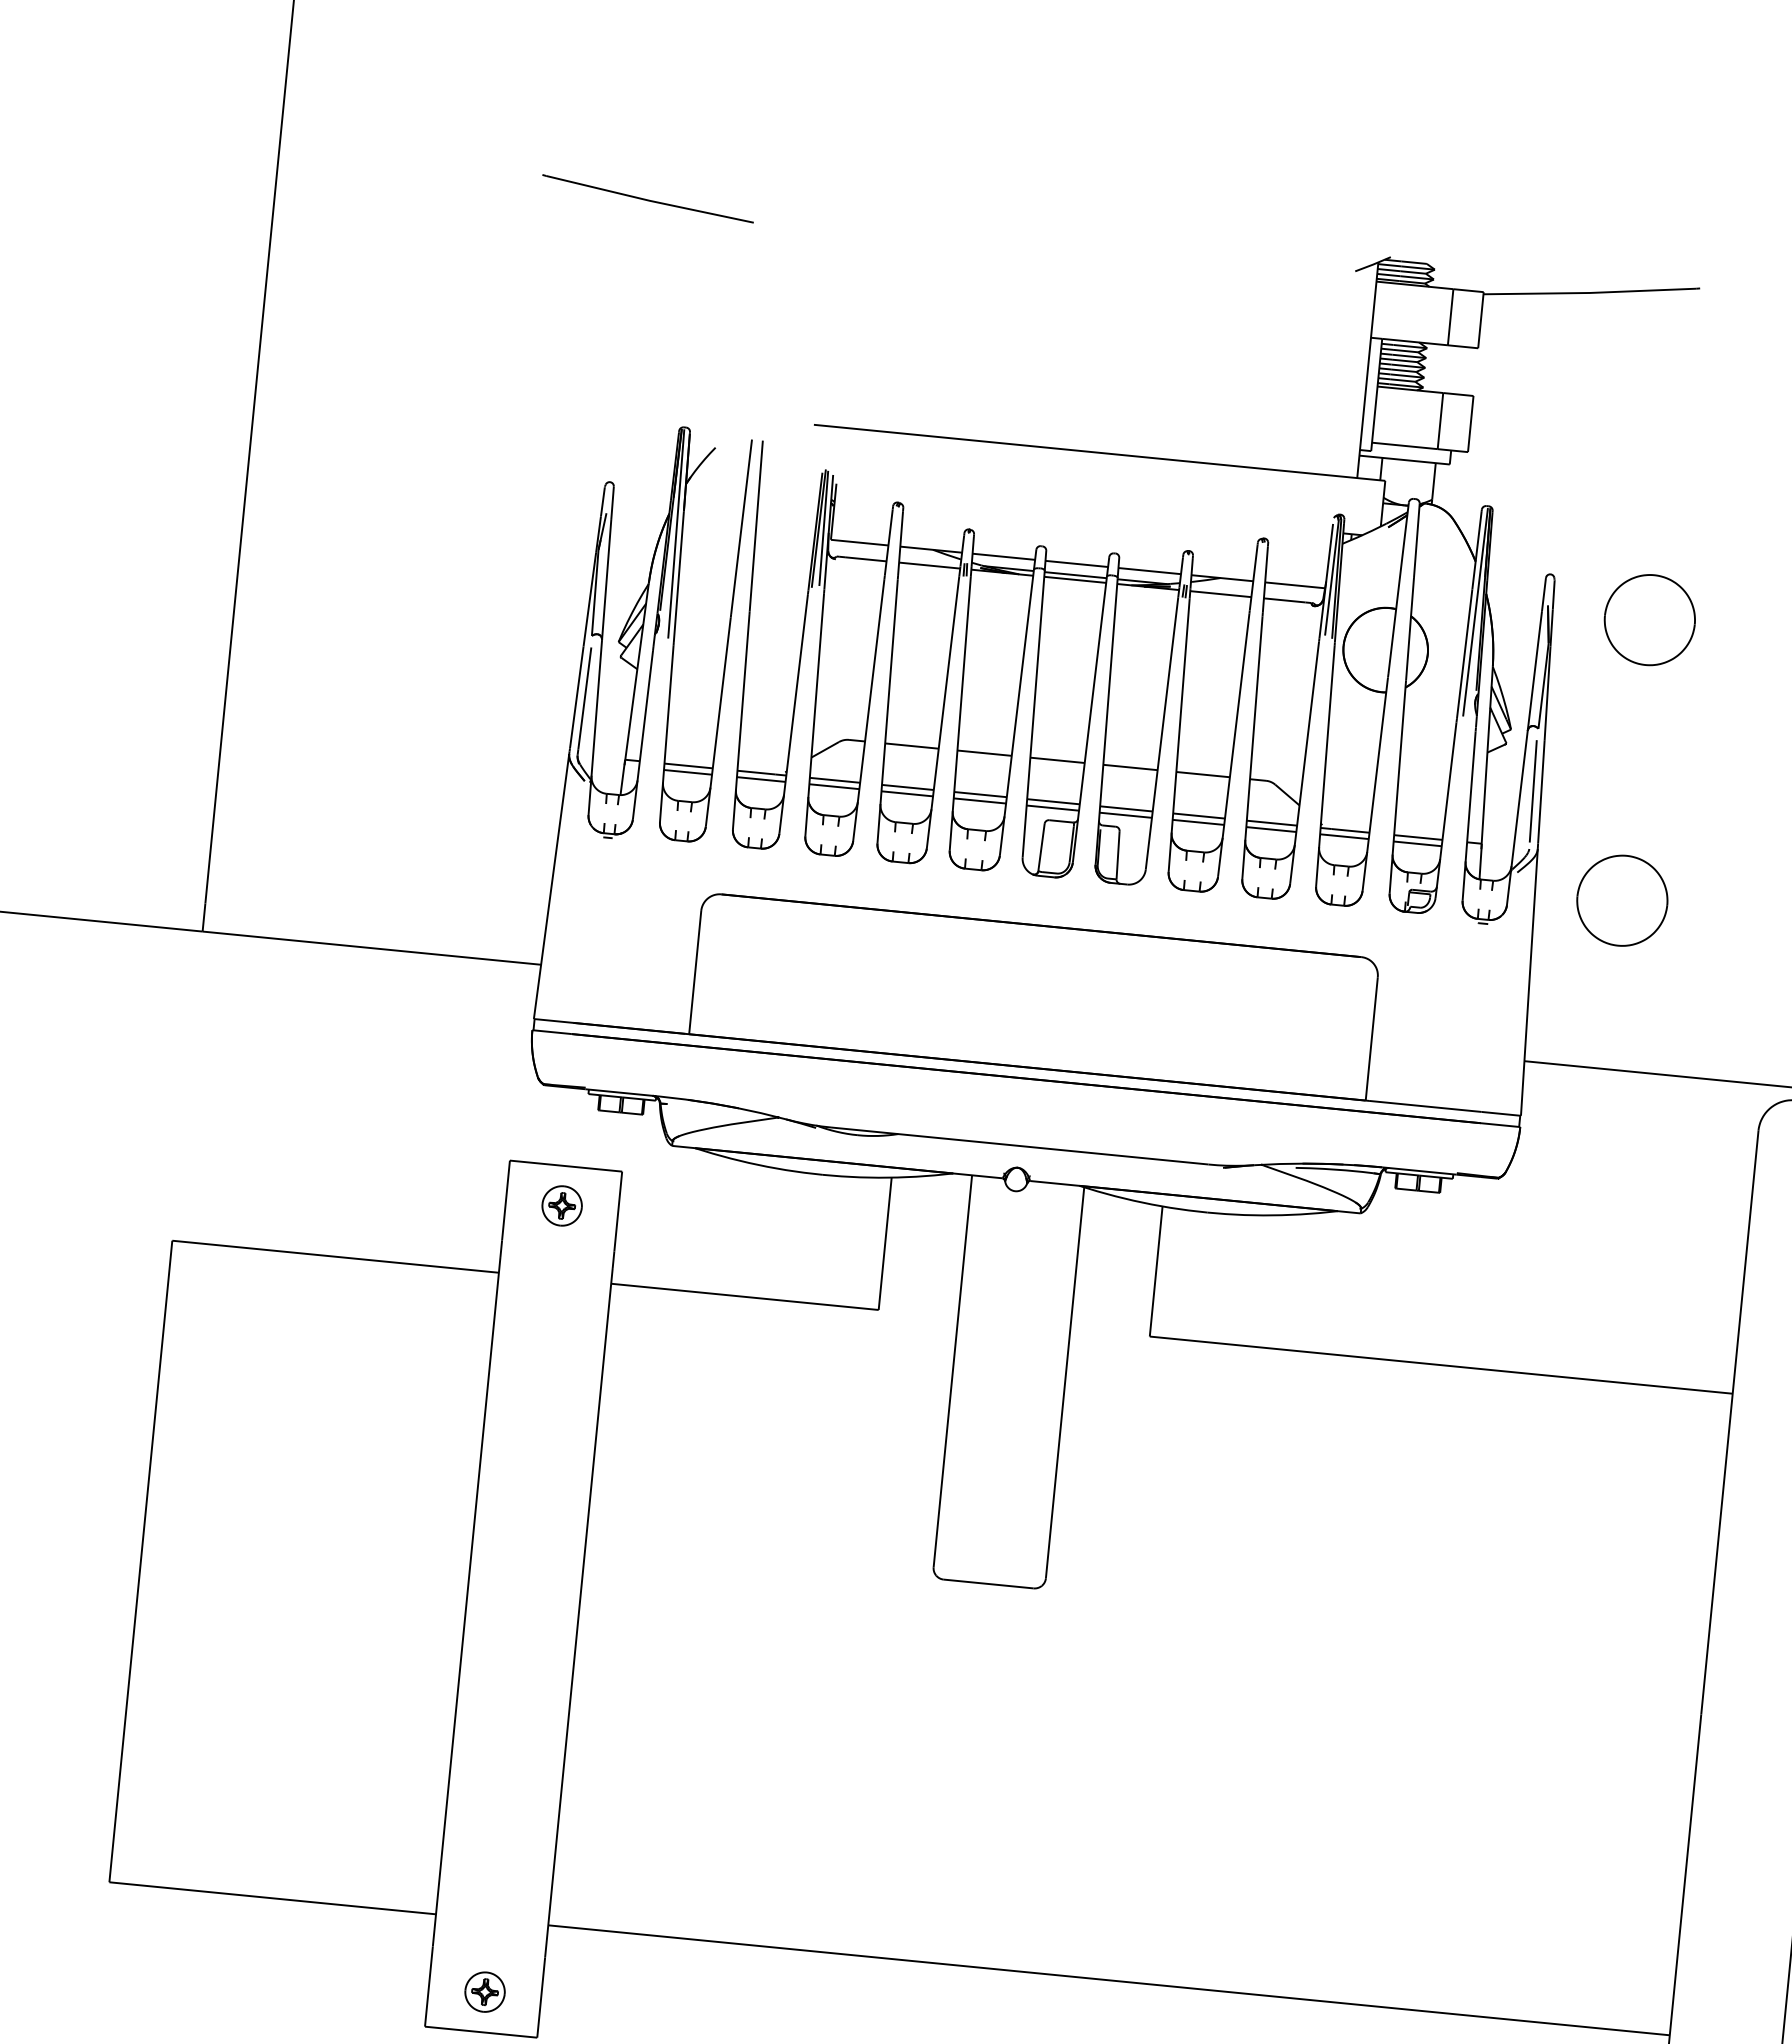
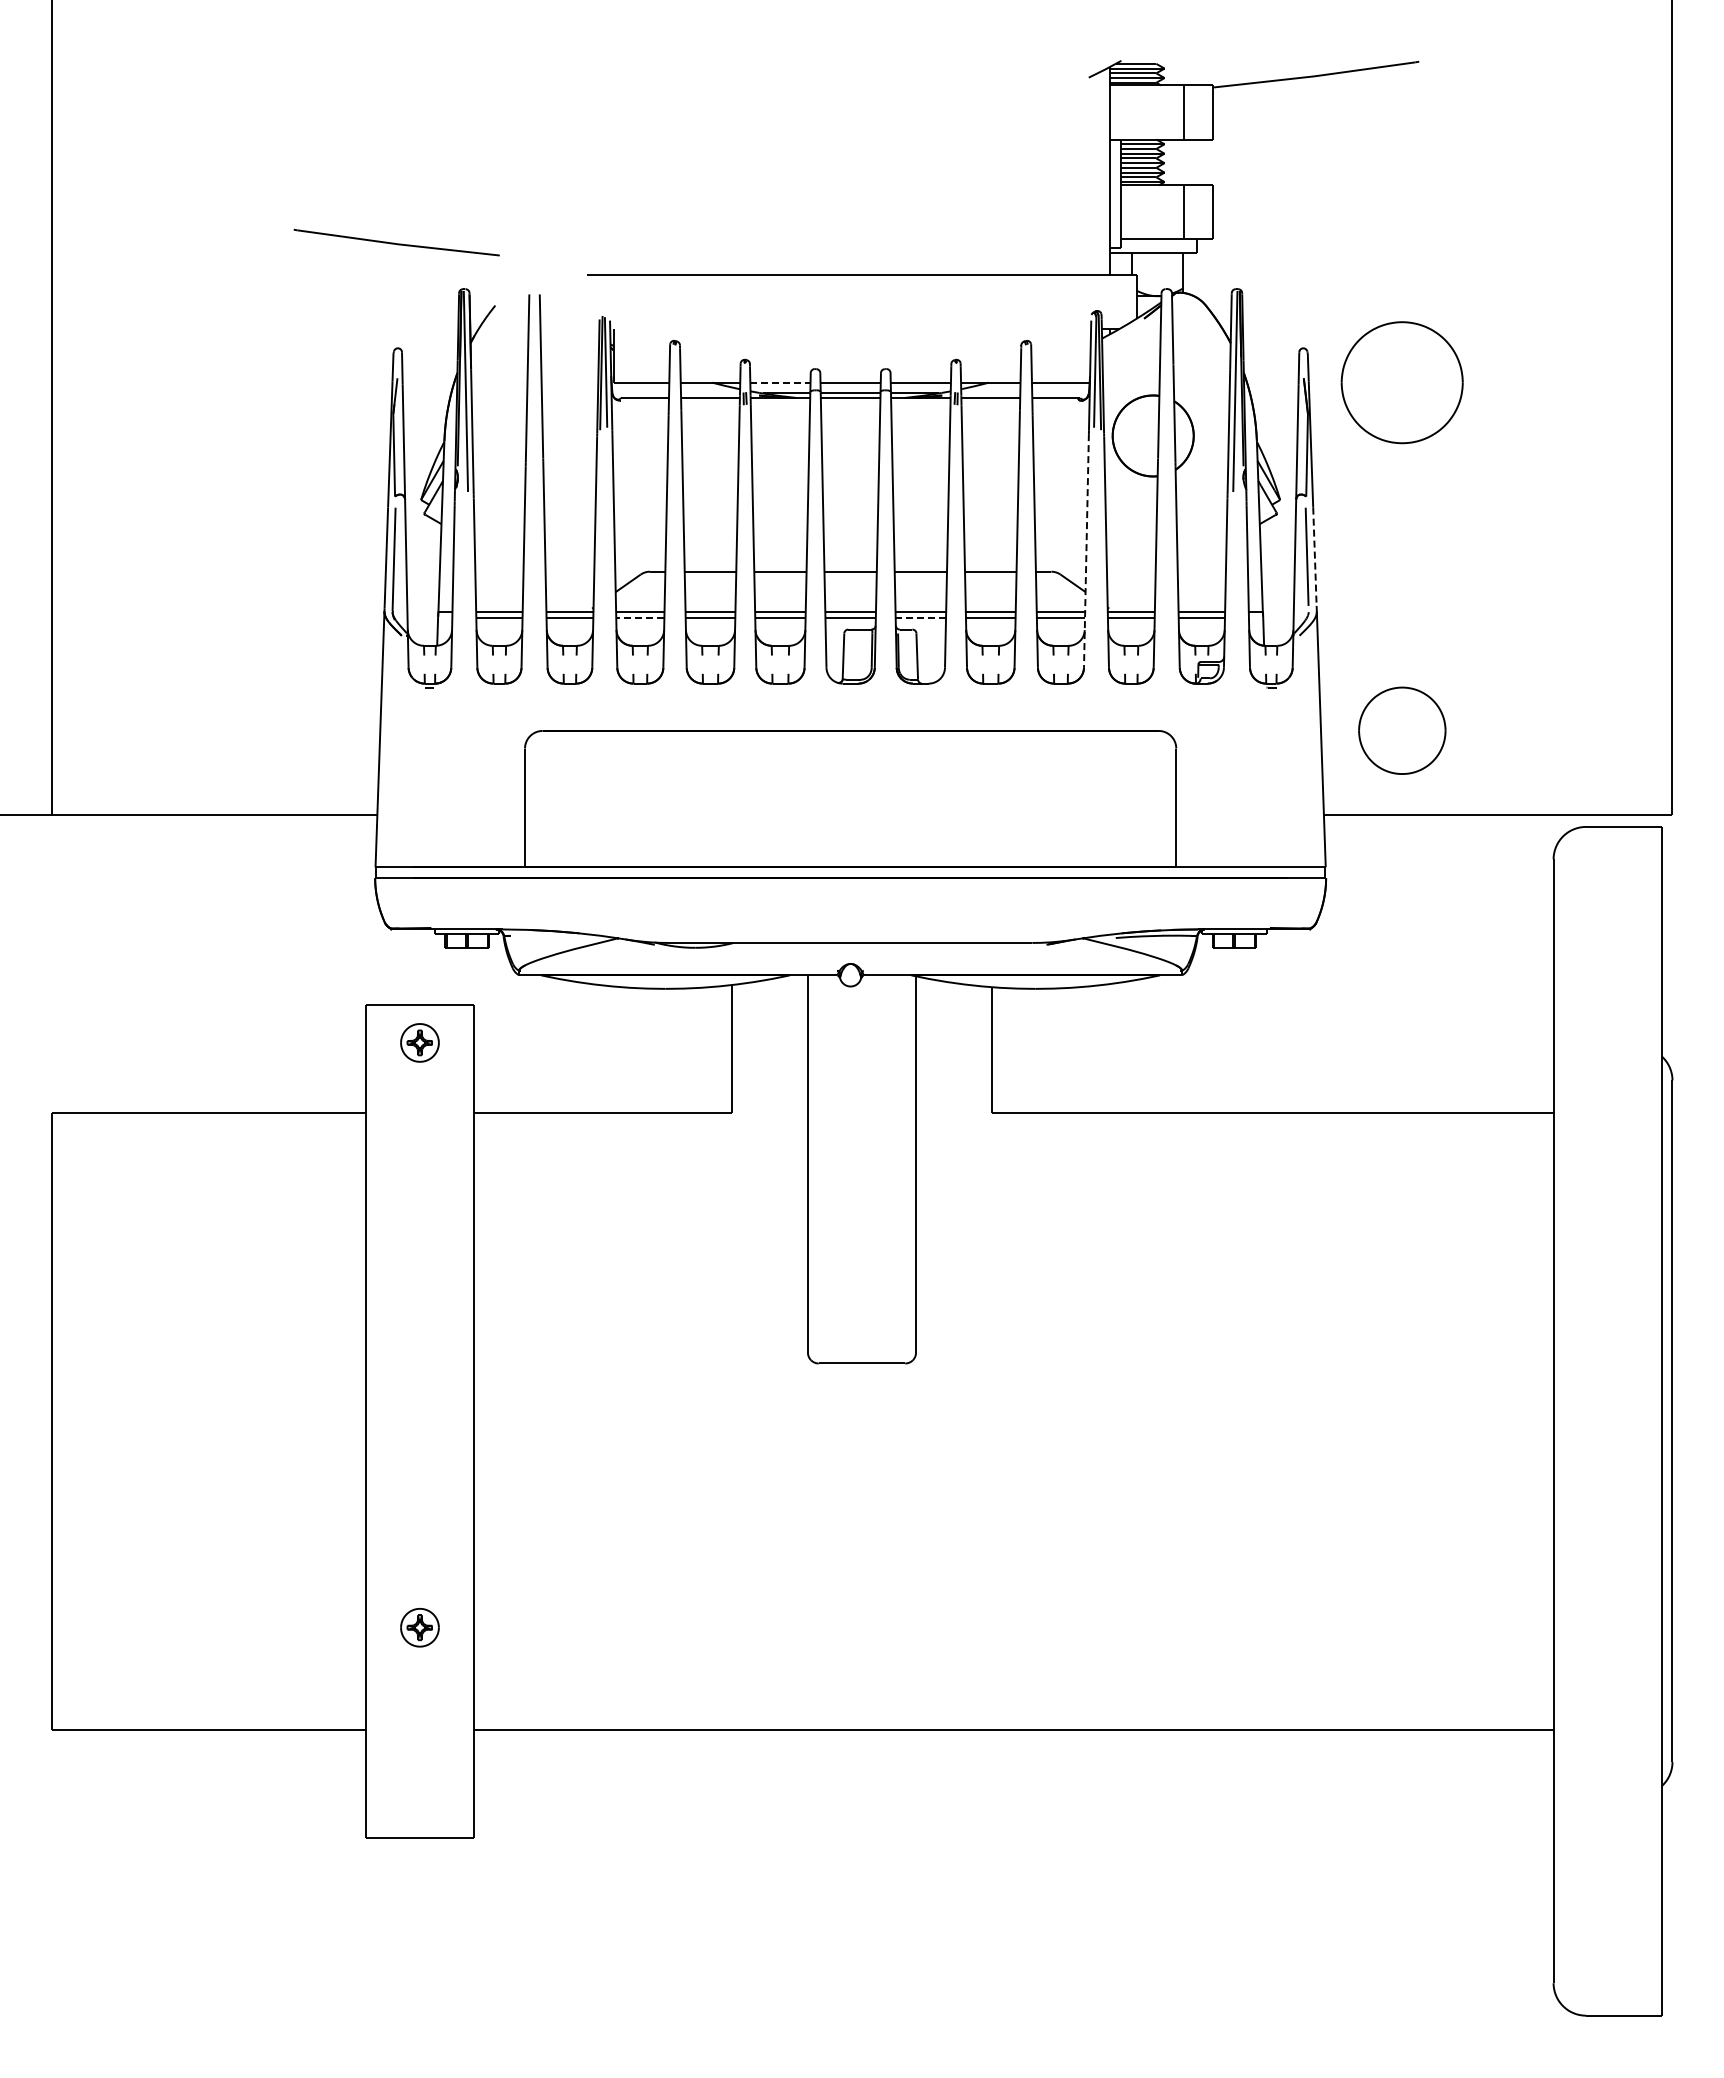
part: (647, 198) -> (396, 242), moved
line: (1003, 556) -> (780, 382), solid -> dashed
part: (1650, 619) -> (1402, 382), size x1.4
line: (1304, 762) -> (1086, 550), solid -> dashed
line: (833, 786) -> (639, 617), solid -> dashed
line: (1540, 792) -> (1314, 557), solid -> dashed
line: (1125, 815) -> (920, 617), solid -> dashed
part: (1622, 900) -> (1402, 730), moved
part: (484, 1991) -> (419, 1627), moved

